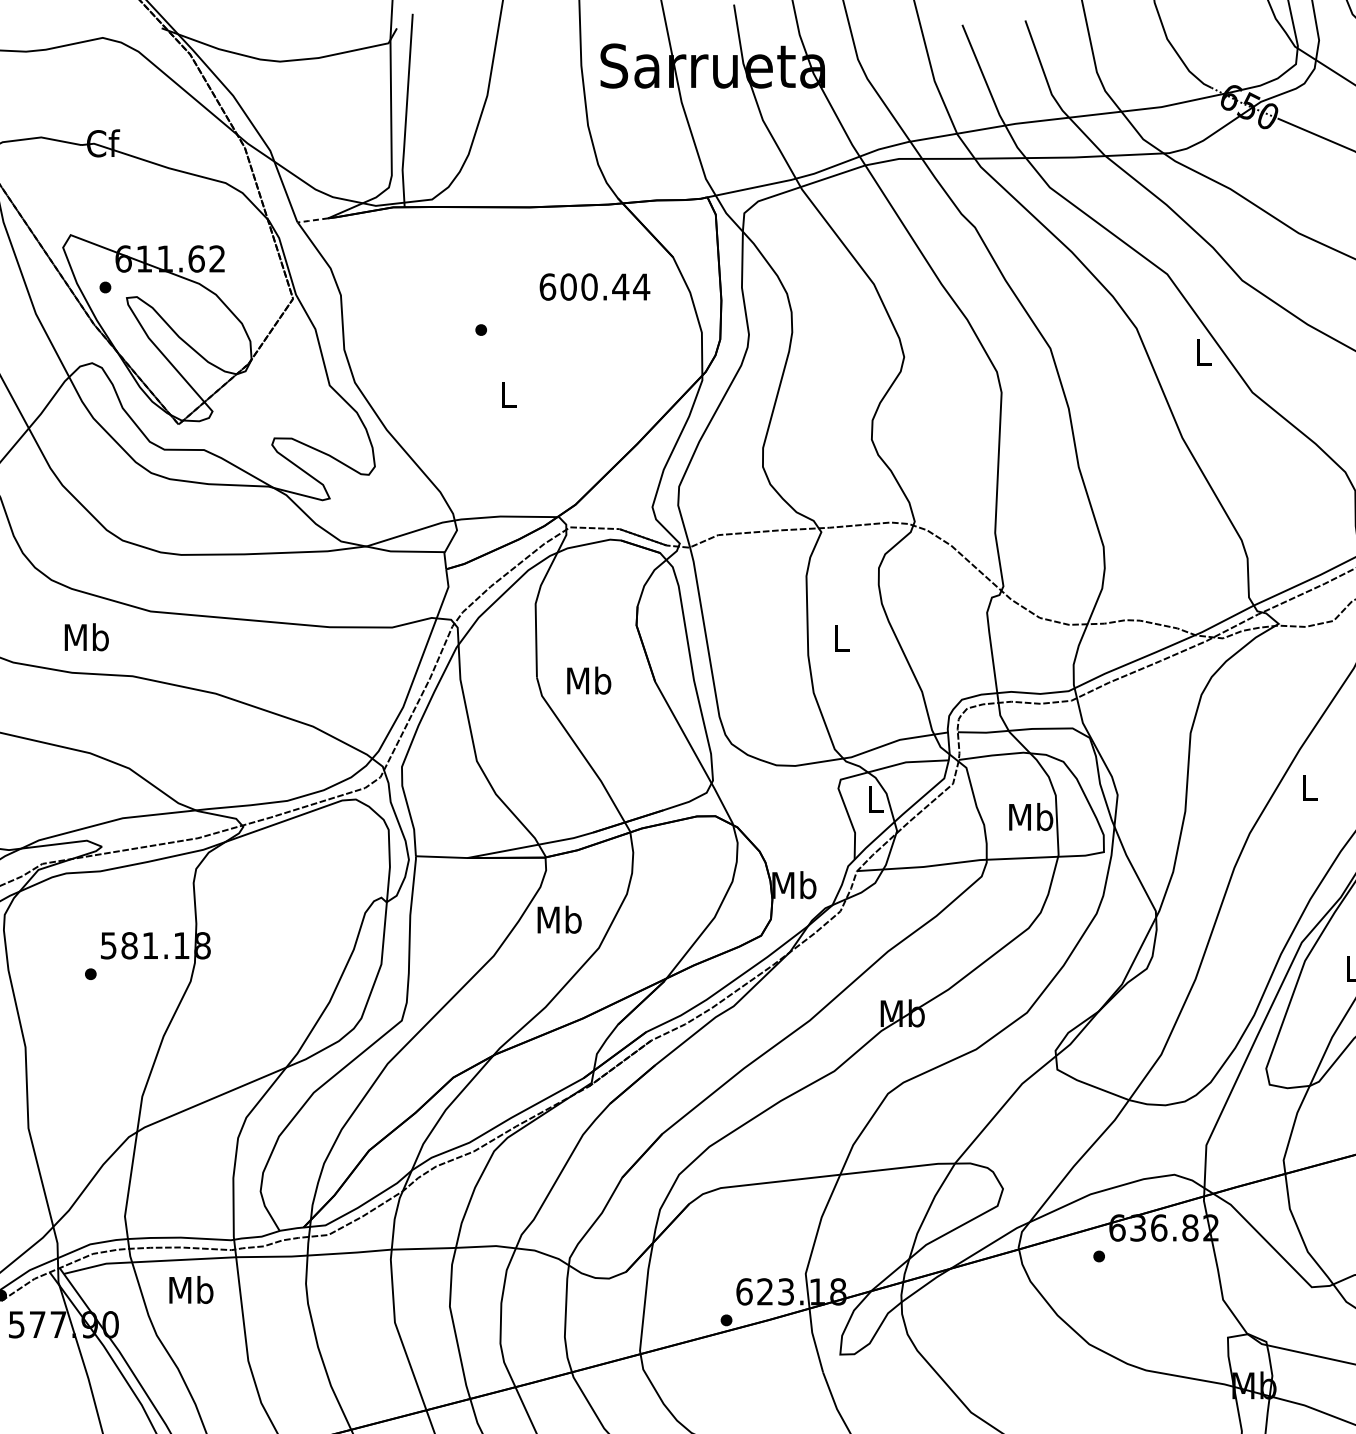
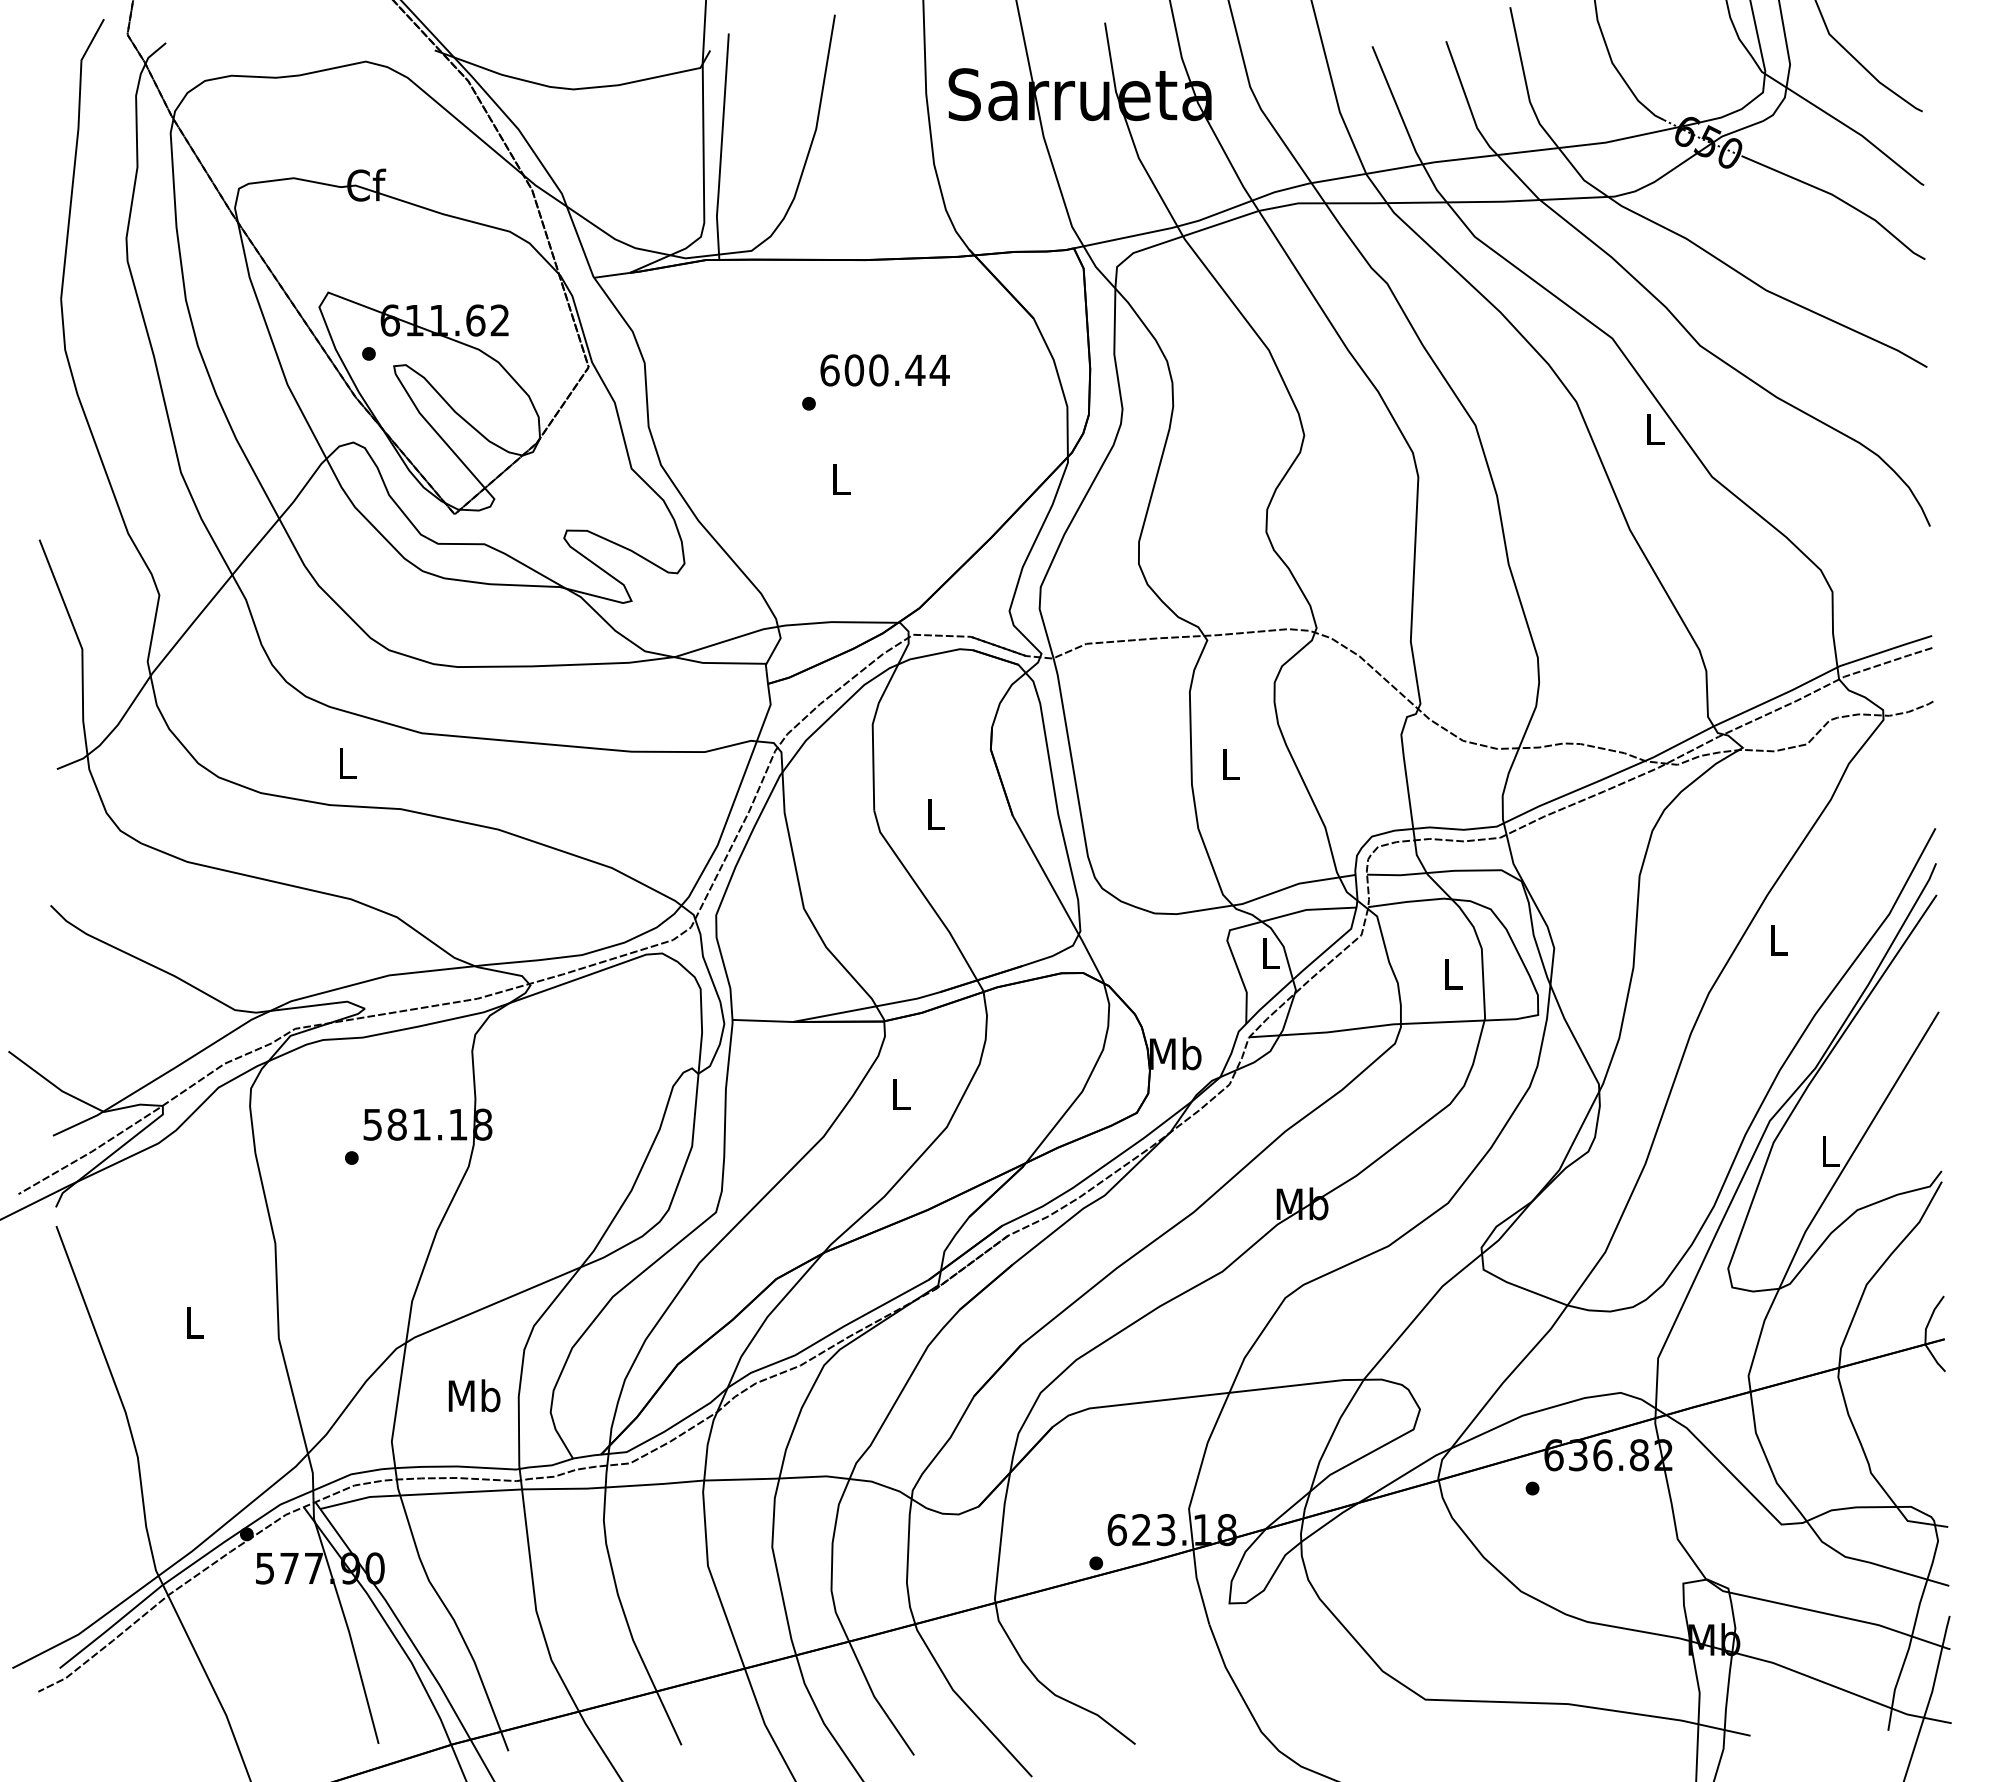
line: (311, 220) -> (610, 275), dashed -> solid
text: (594, 287) -> (884, 370), moved
text: (86, 637) -> (346, 763), Mb -> L
text: (589, 679) -> (935, 813), Mb -> L
text: (1030, 816) -> (1452, 973), Mb -> L
text: (559, 919) -> (900, 1093), Mb -> L
text: (191, 1289) -> (474, 1395), moved

